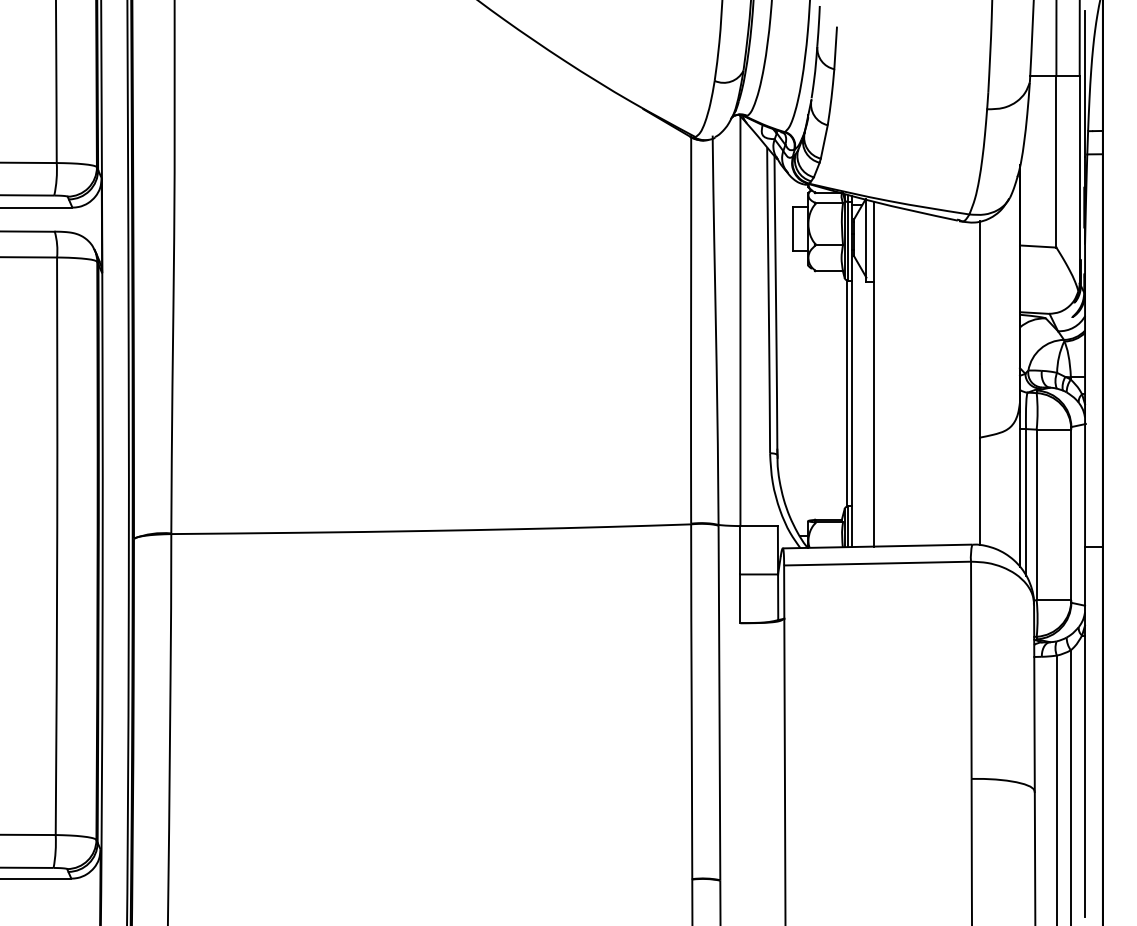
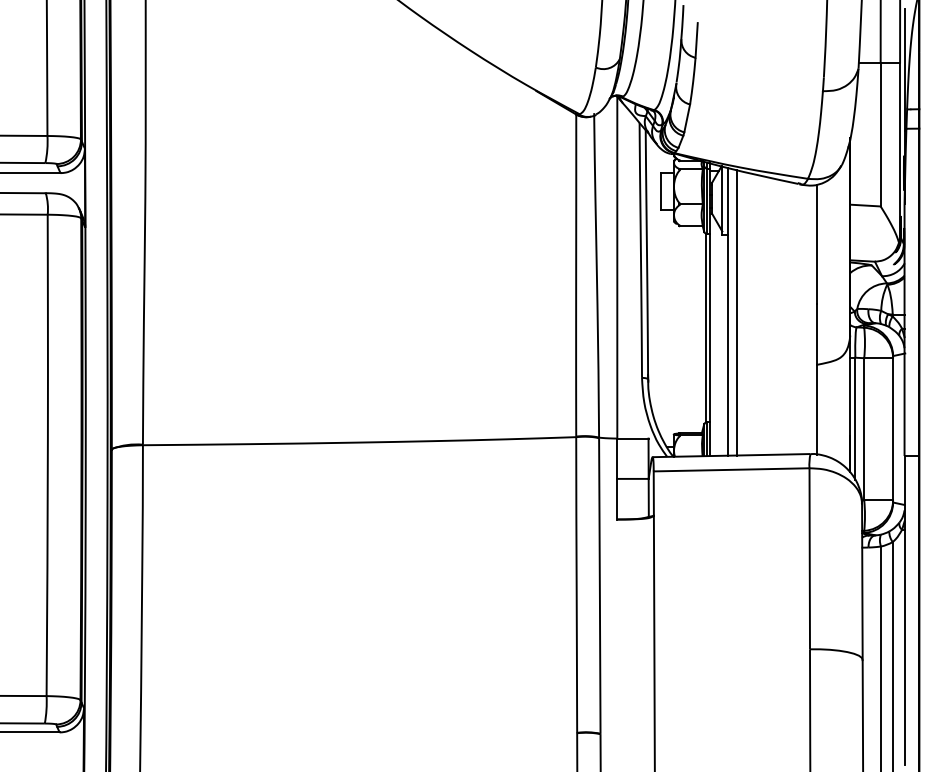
line: (883, 374) -> (736, 312), added

